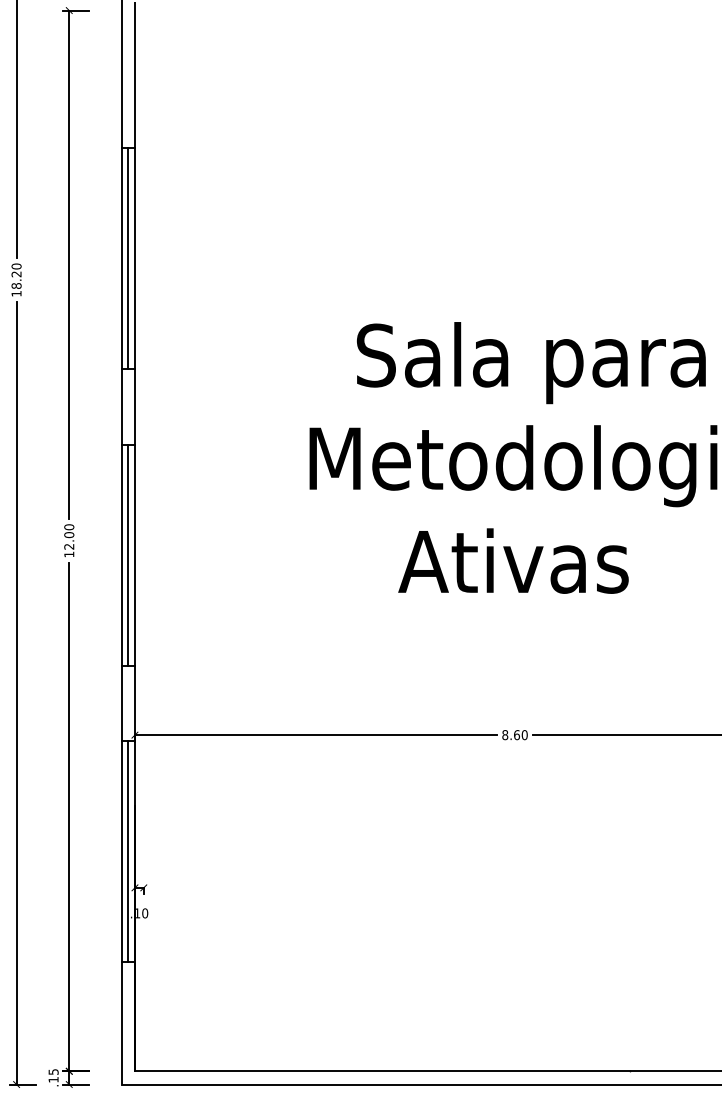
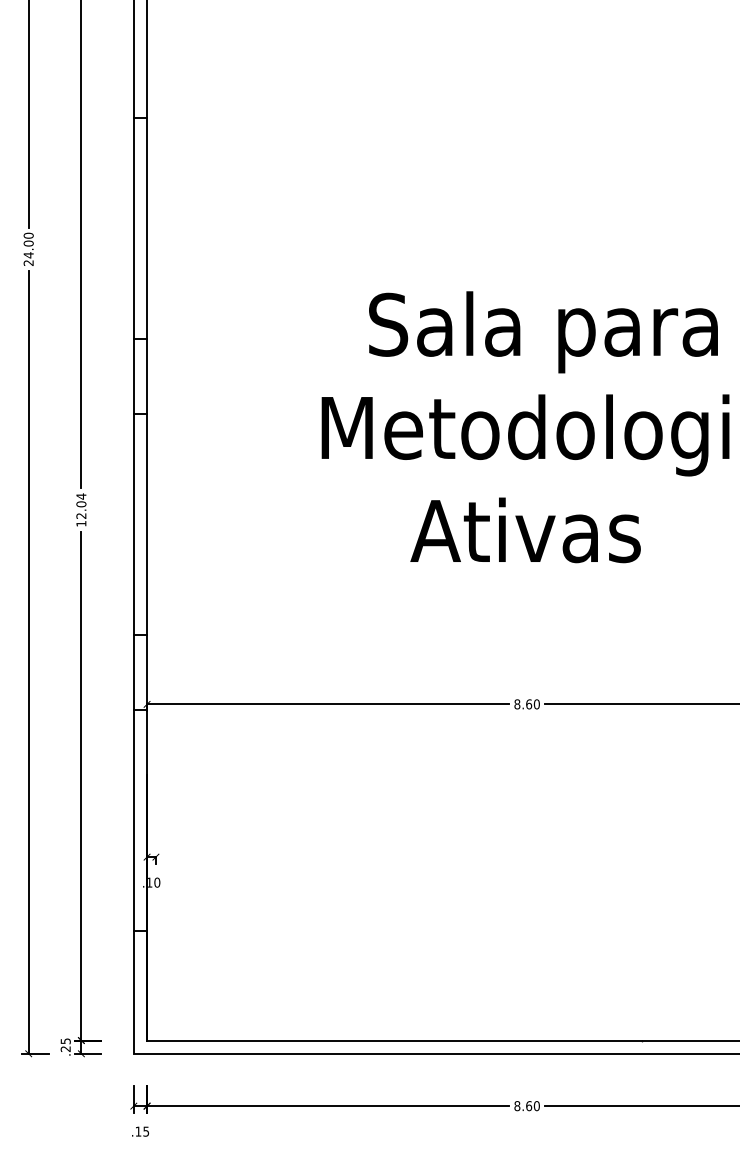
line: (128, 258) -> (140, 227), removed
text: (16, 283) -> (28, 252), 18.20 -> 24.00
text: (69, 527) -> (81, 496), 12.00 -> 12.04
line: (128, 554) -> (140, 523), removed
line: (128, 850) -> (140, 819), removed
text: (53, 1079) -> (65, 1048), .15 -> .25

